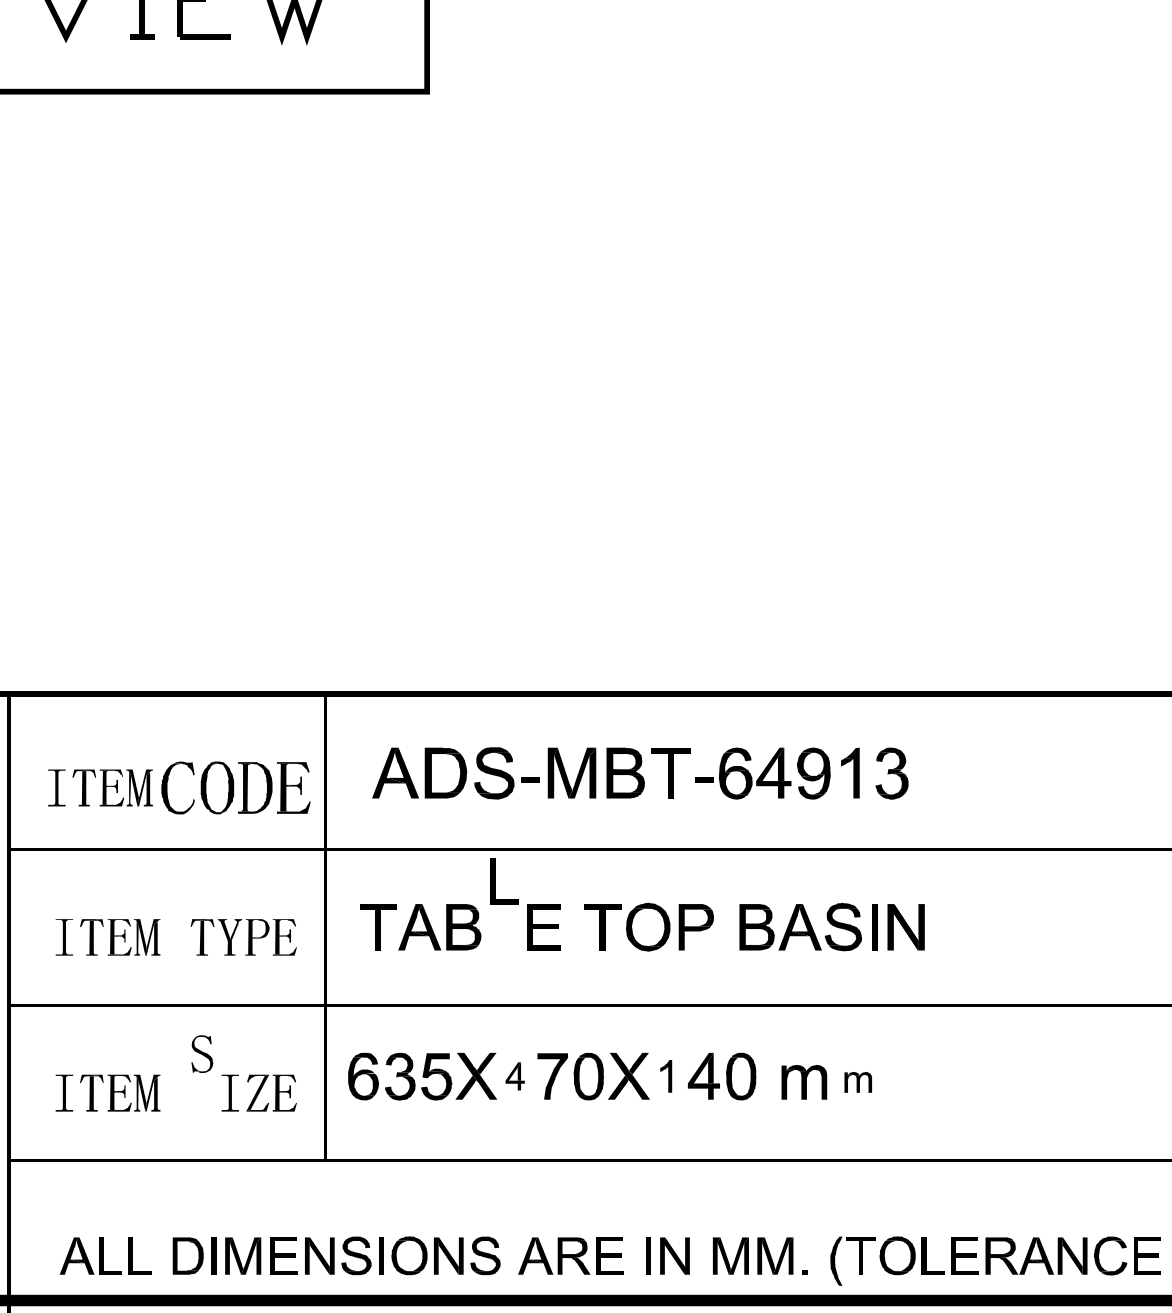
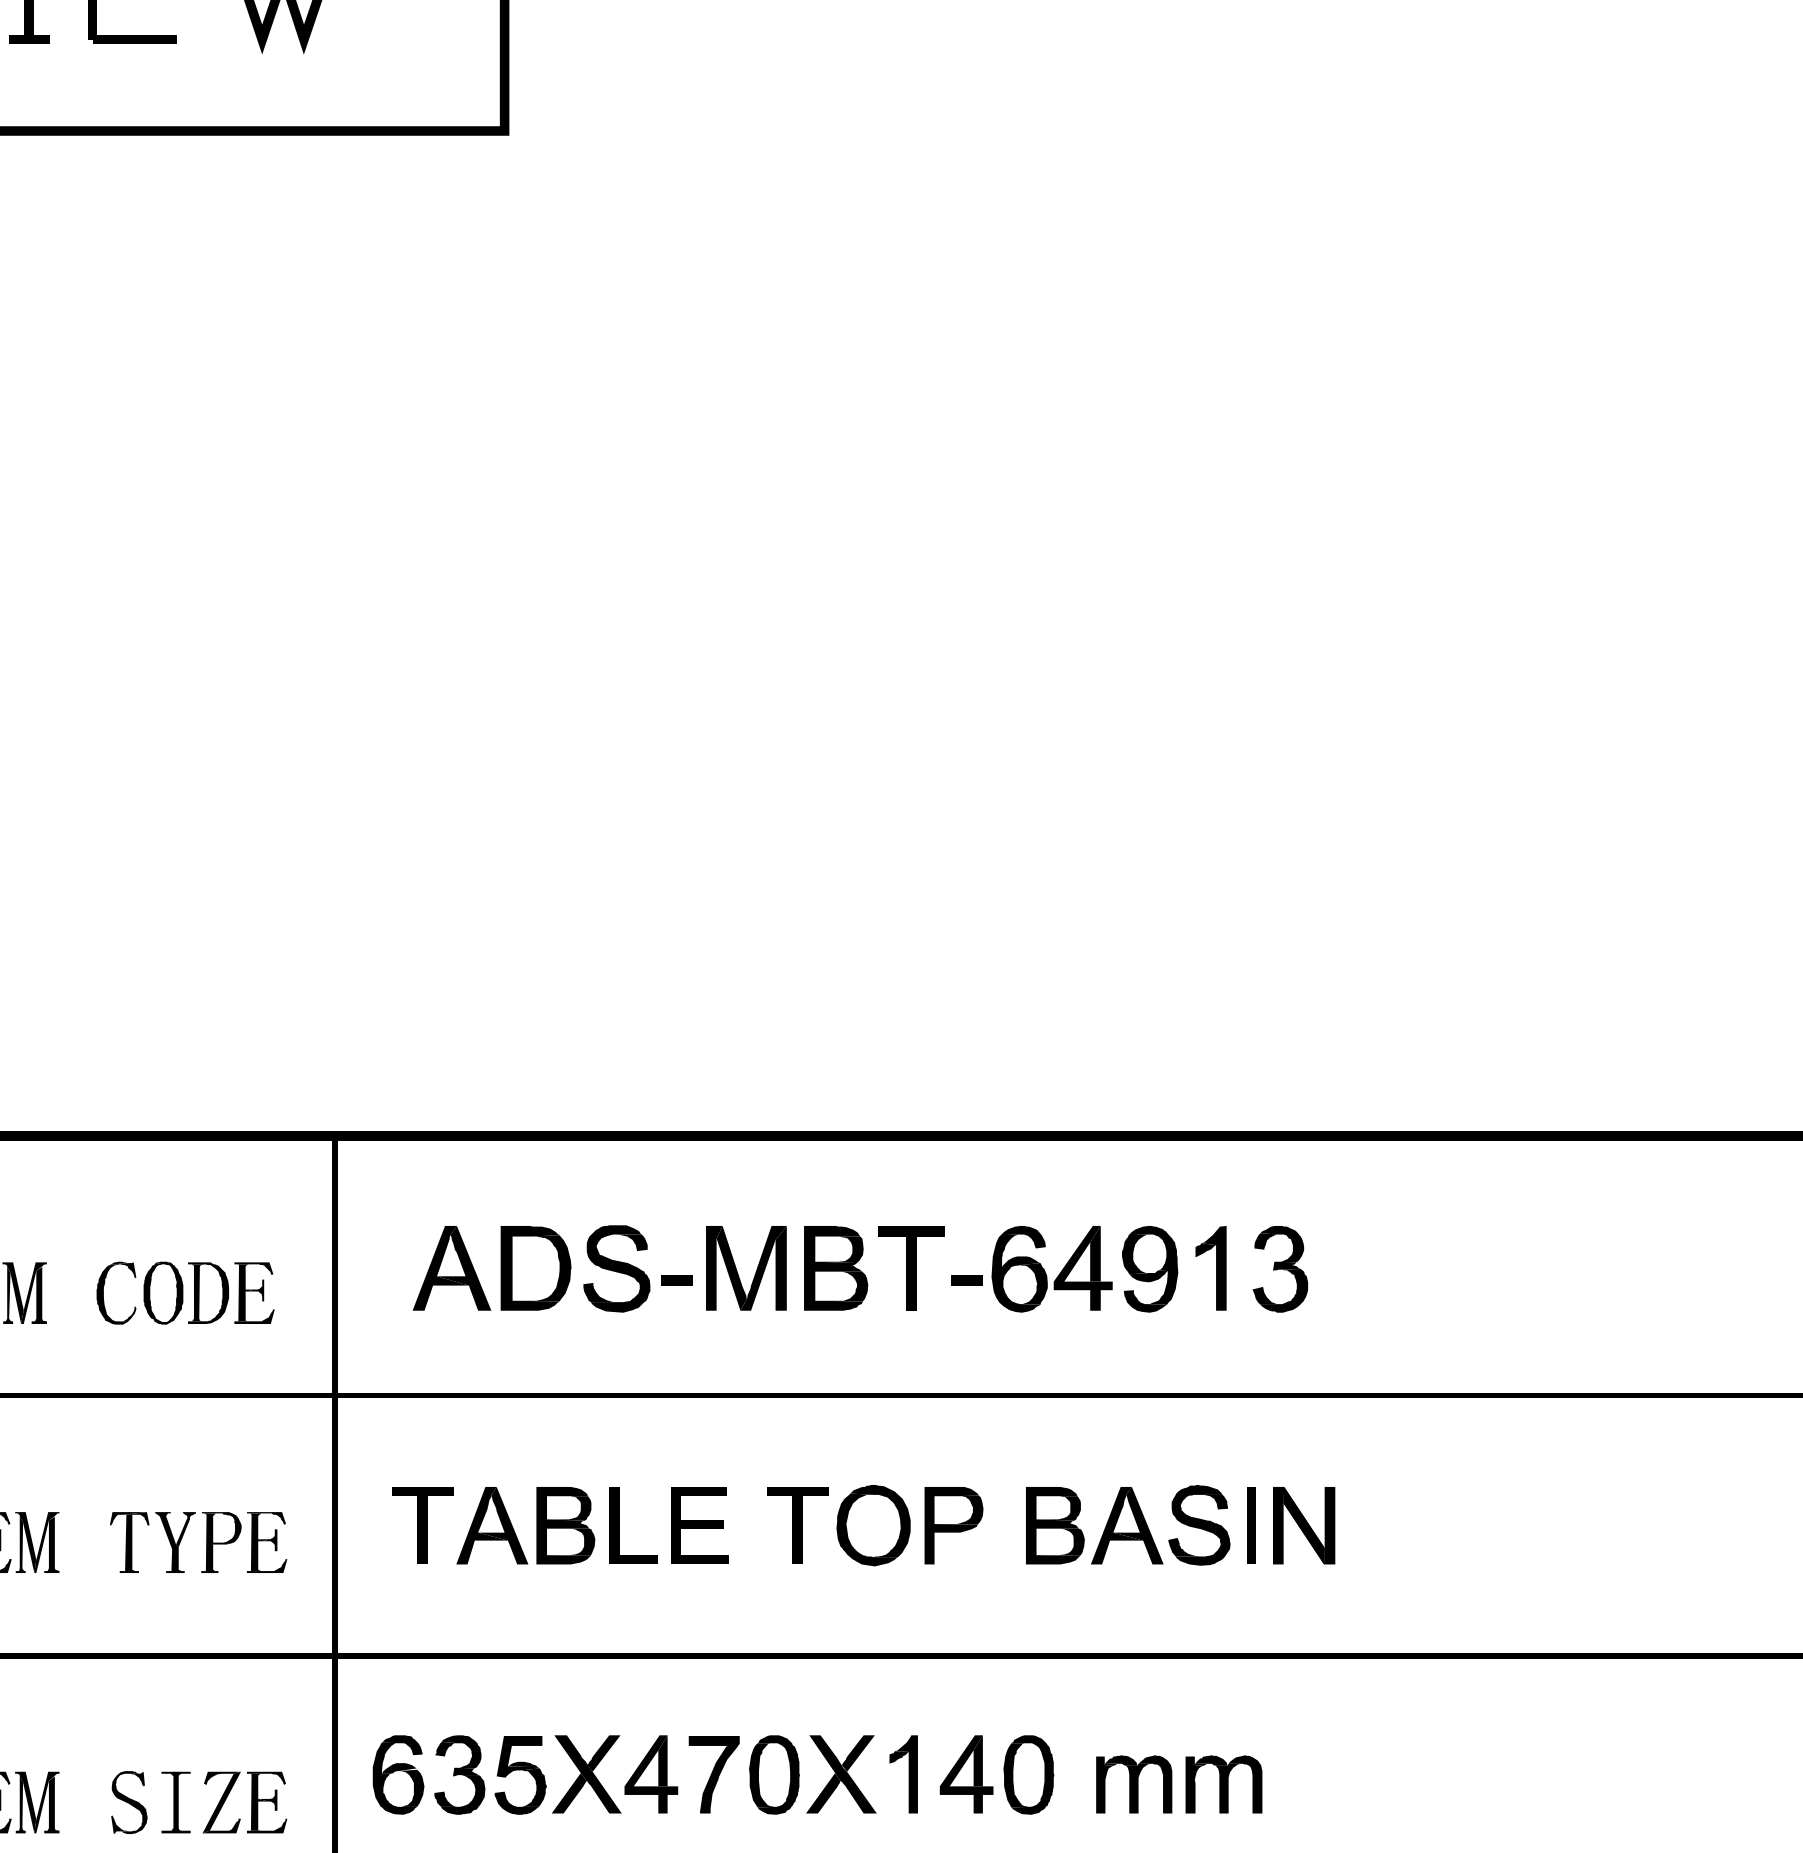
part: (235, 787) -> (184, 1292), size x0.71
part: (495, 881) -> (618, 1526), moved
part: (202, 1053) -> (129, 1801), moved
part: (515, 1076) -> (652, 1774), size x1.67
part: (665, 1076) -> (902, 1774), size x1.43
part: (858, 1082) -> (1224, 1784), size x1.67

